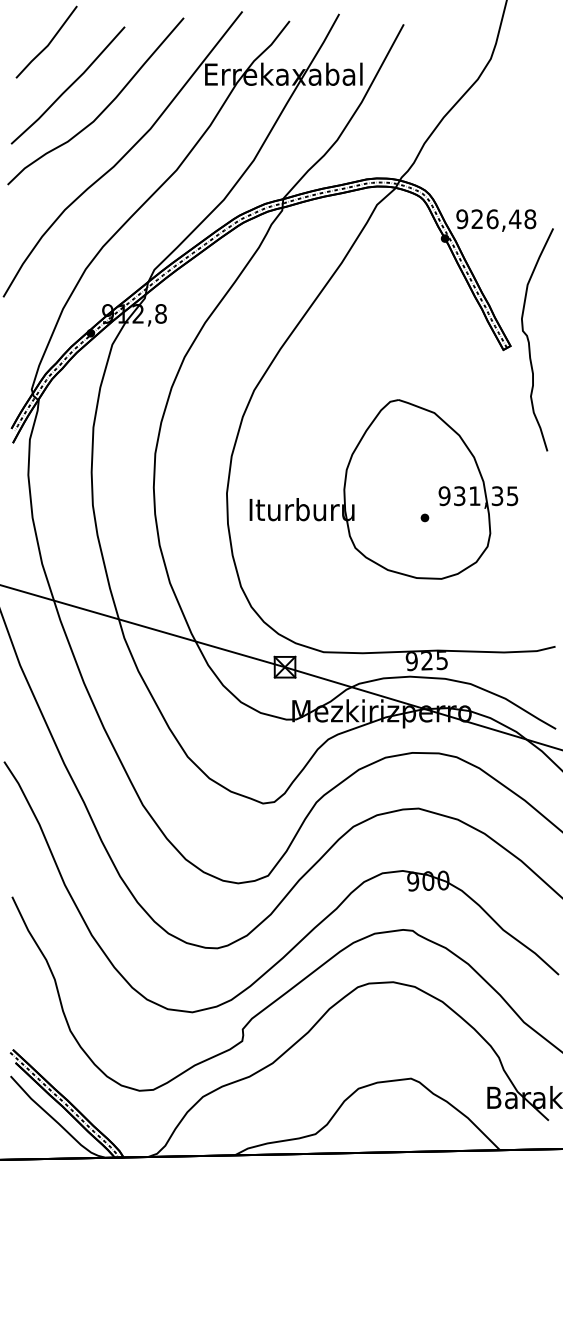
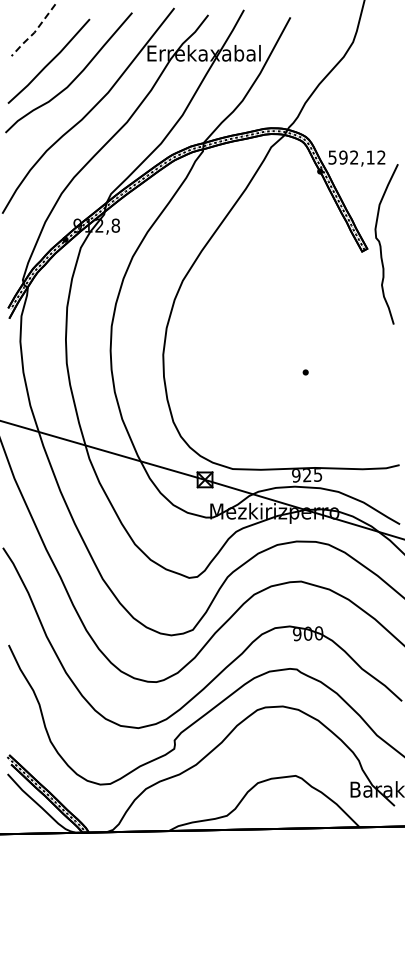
line: (47, 45) -> (34, 32), solid -> dashed
text: (495, 219) -> (356, 157), 926,48 -> 592,12
part: (382, 488) -> (275, 351), removed

